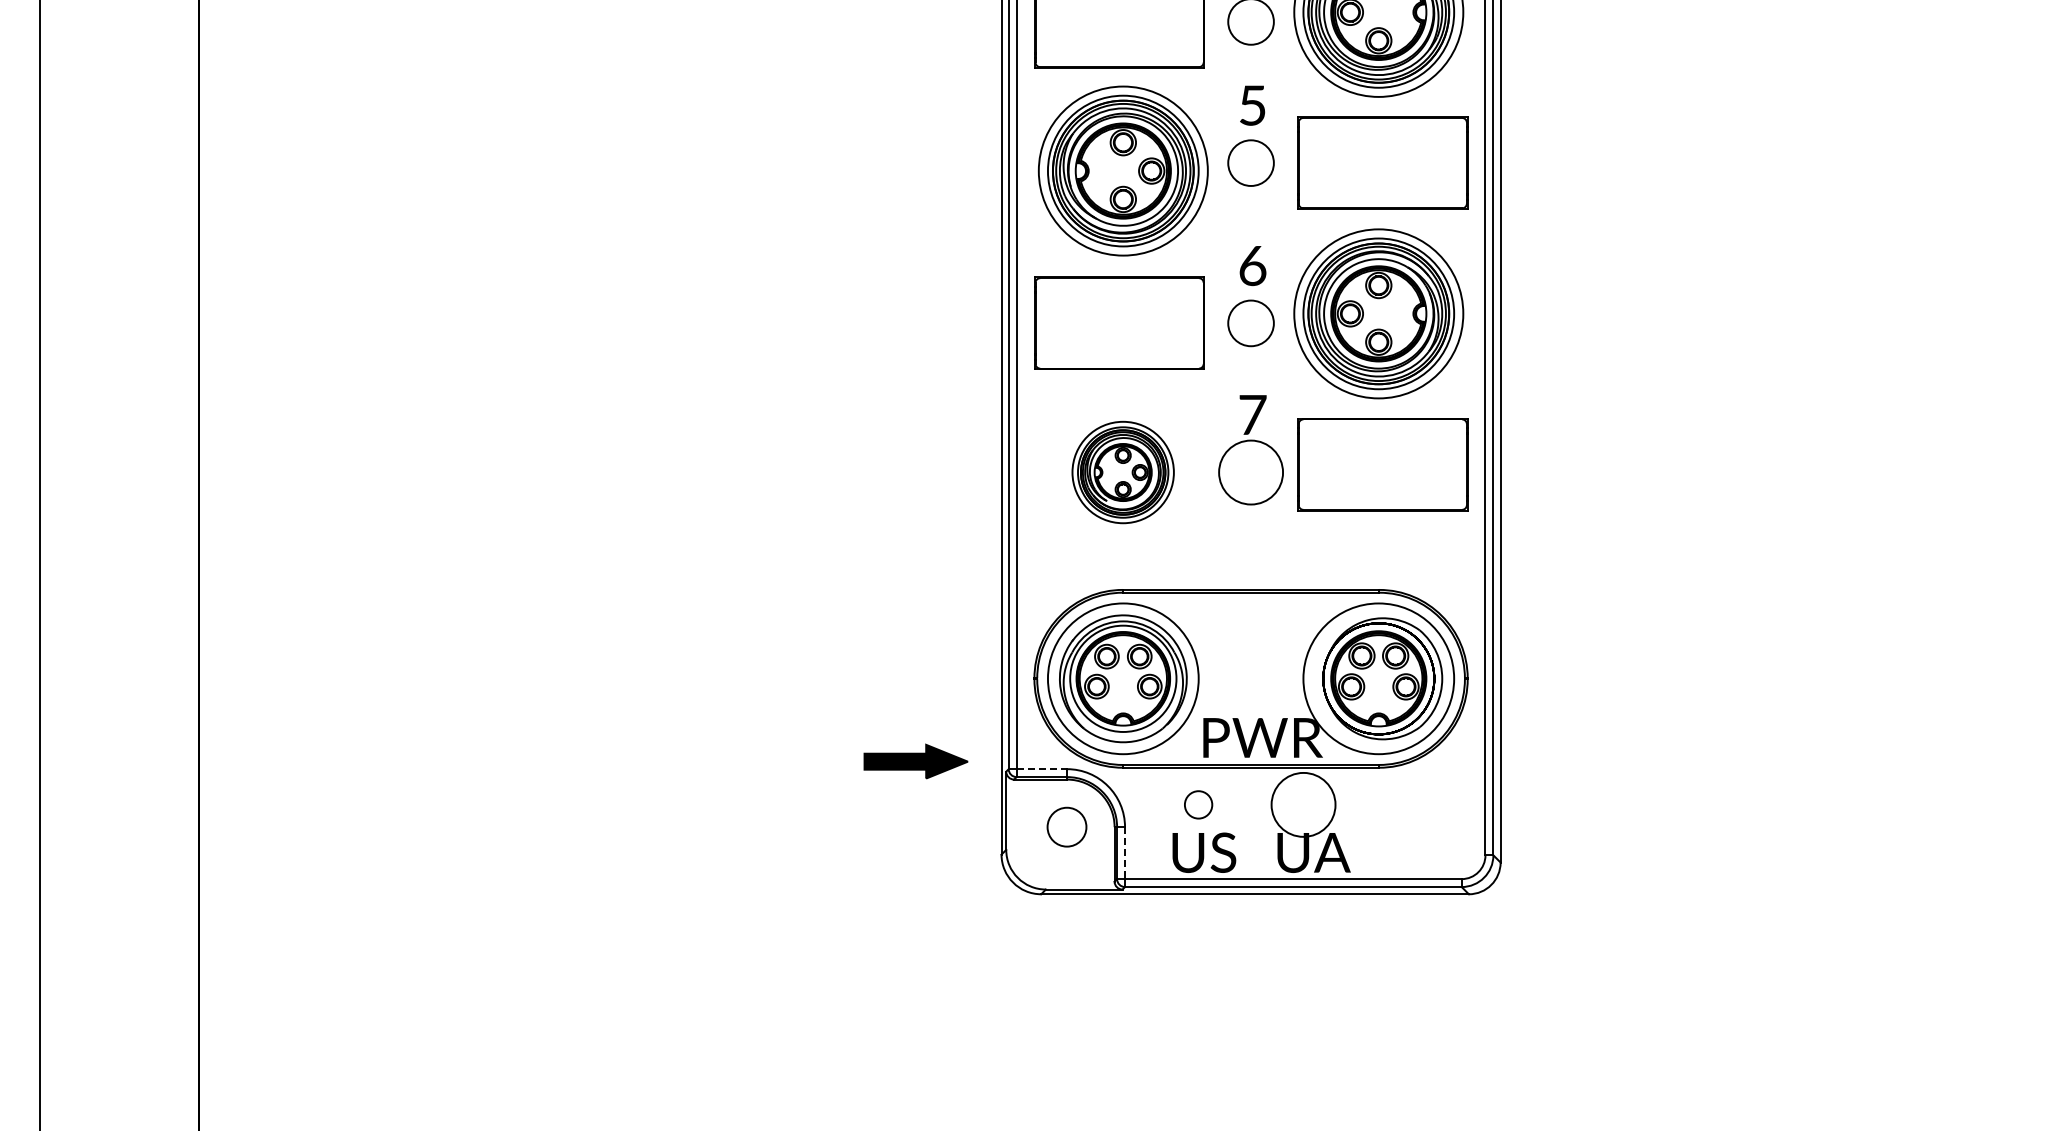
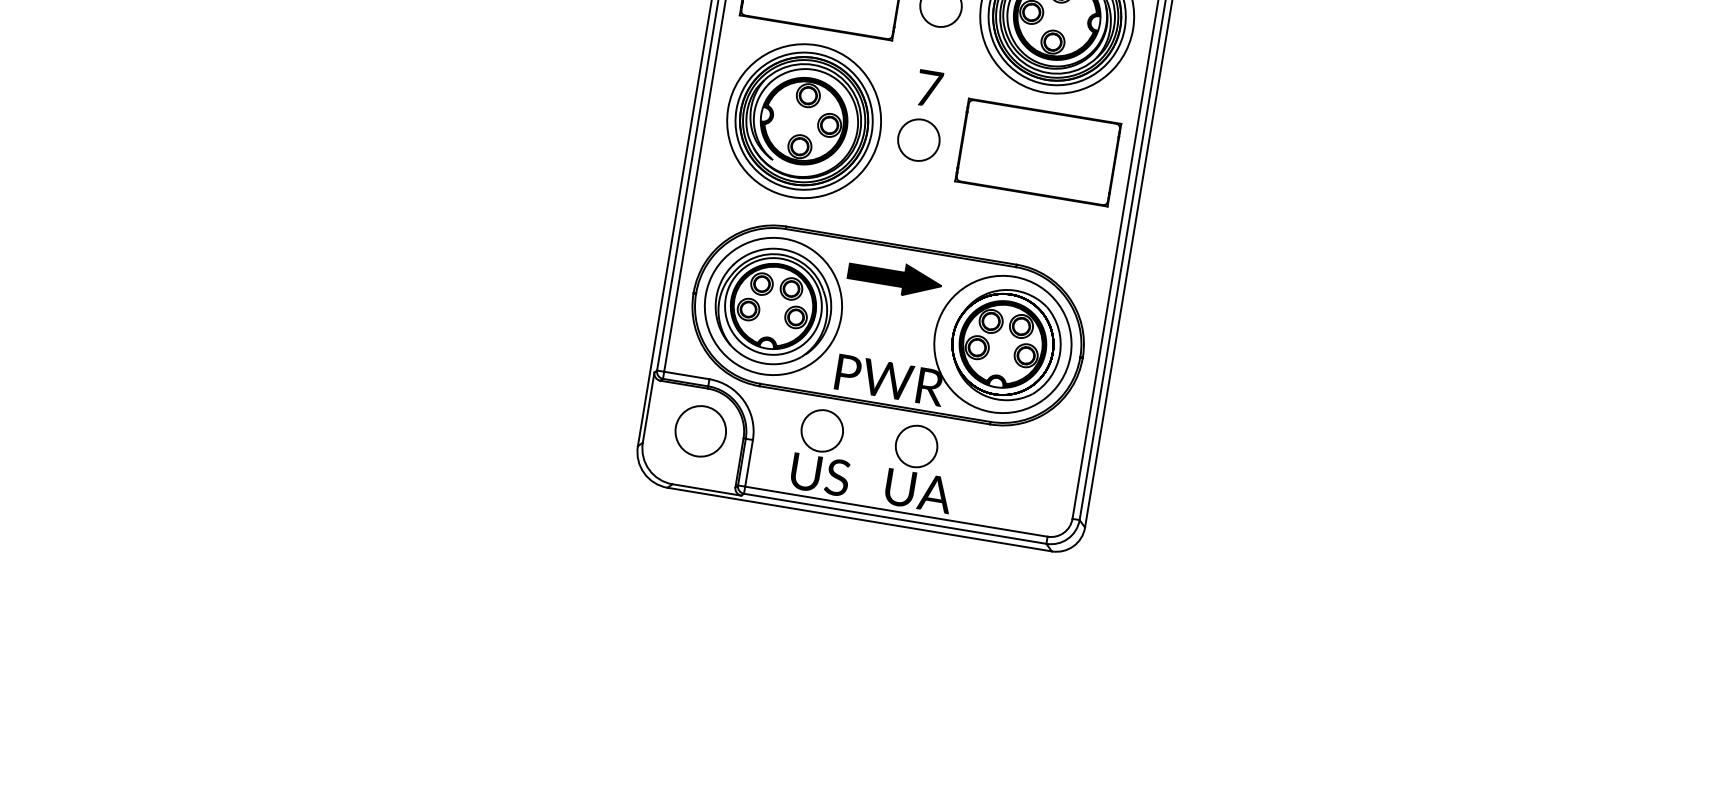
part: (1122, 472) -> (803, 121), size x1.67
circle: (1250, 472) -> (918, 140), size x0.71
part: (915, 761) -> (894, 278), moved
line: (1042, 769) -> (687, 375), dashed -> solid
circle: (1198, 804) -> (822, 430), size x1.67
circle: (1303, 804) -> (916, 446), size x0.71
circle: (1066, 826) -> (700, 430), size x1.43
line: (1125, 853) -> (749, 463), dashed -> solid

